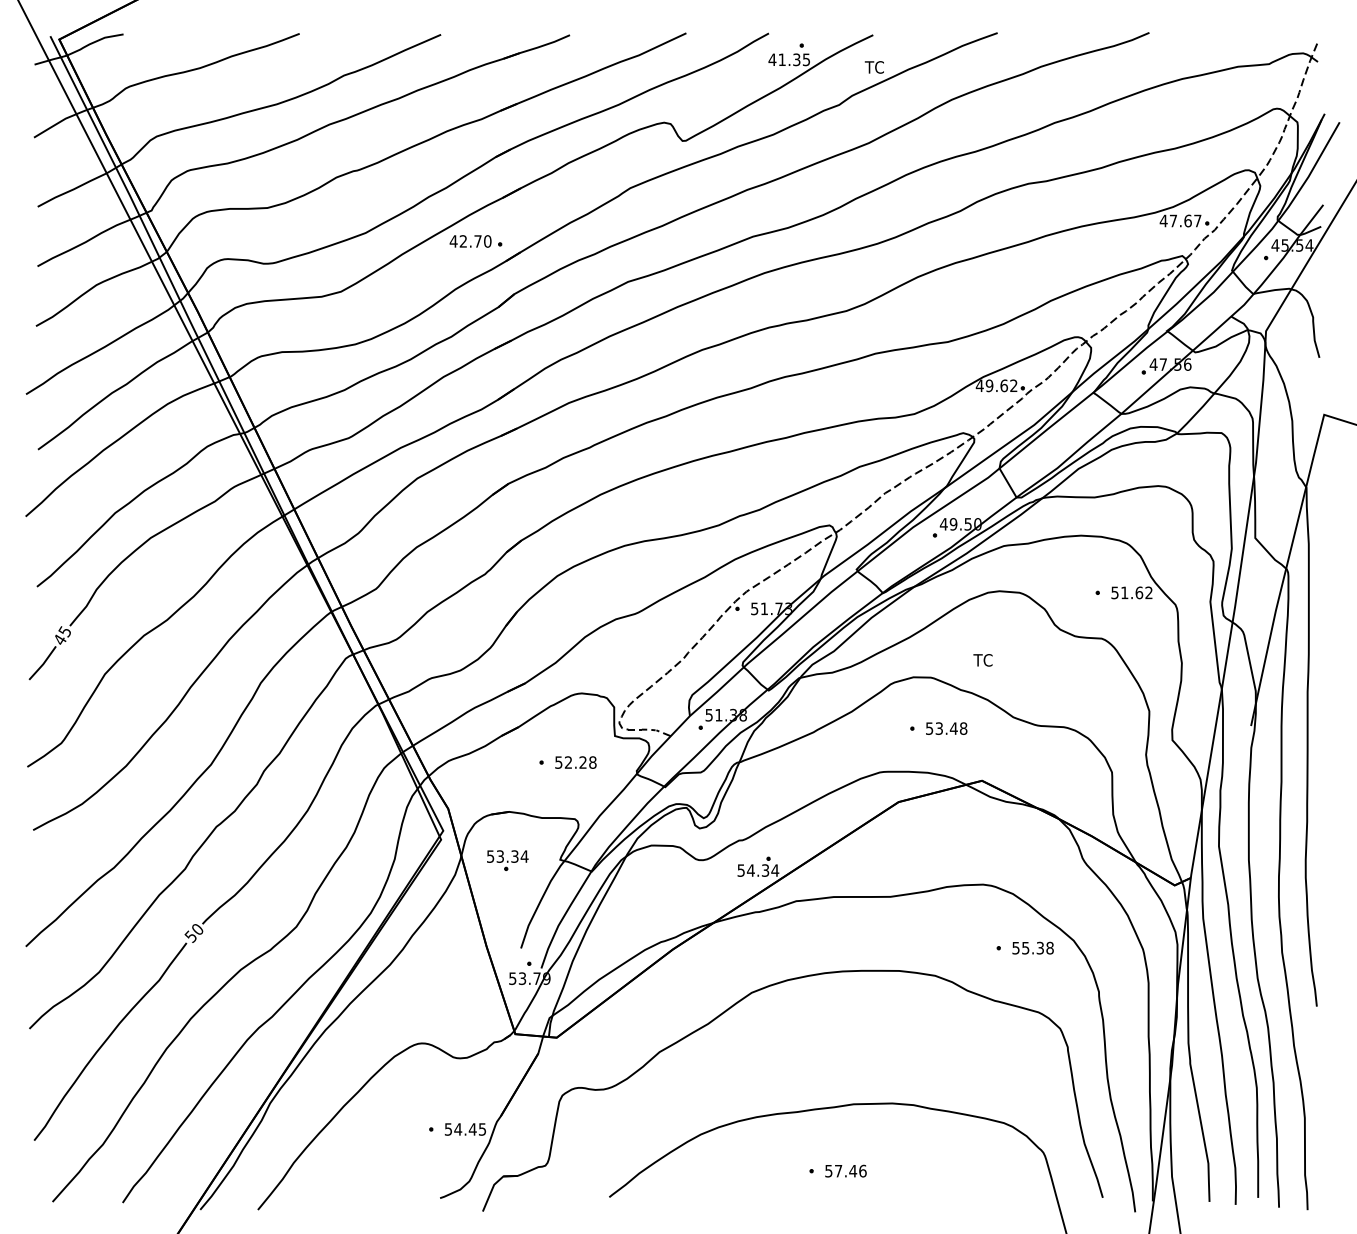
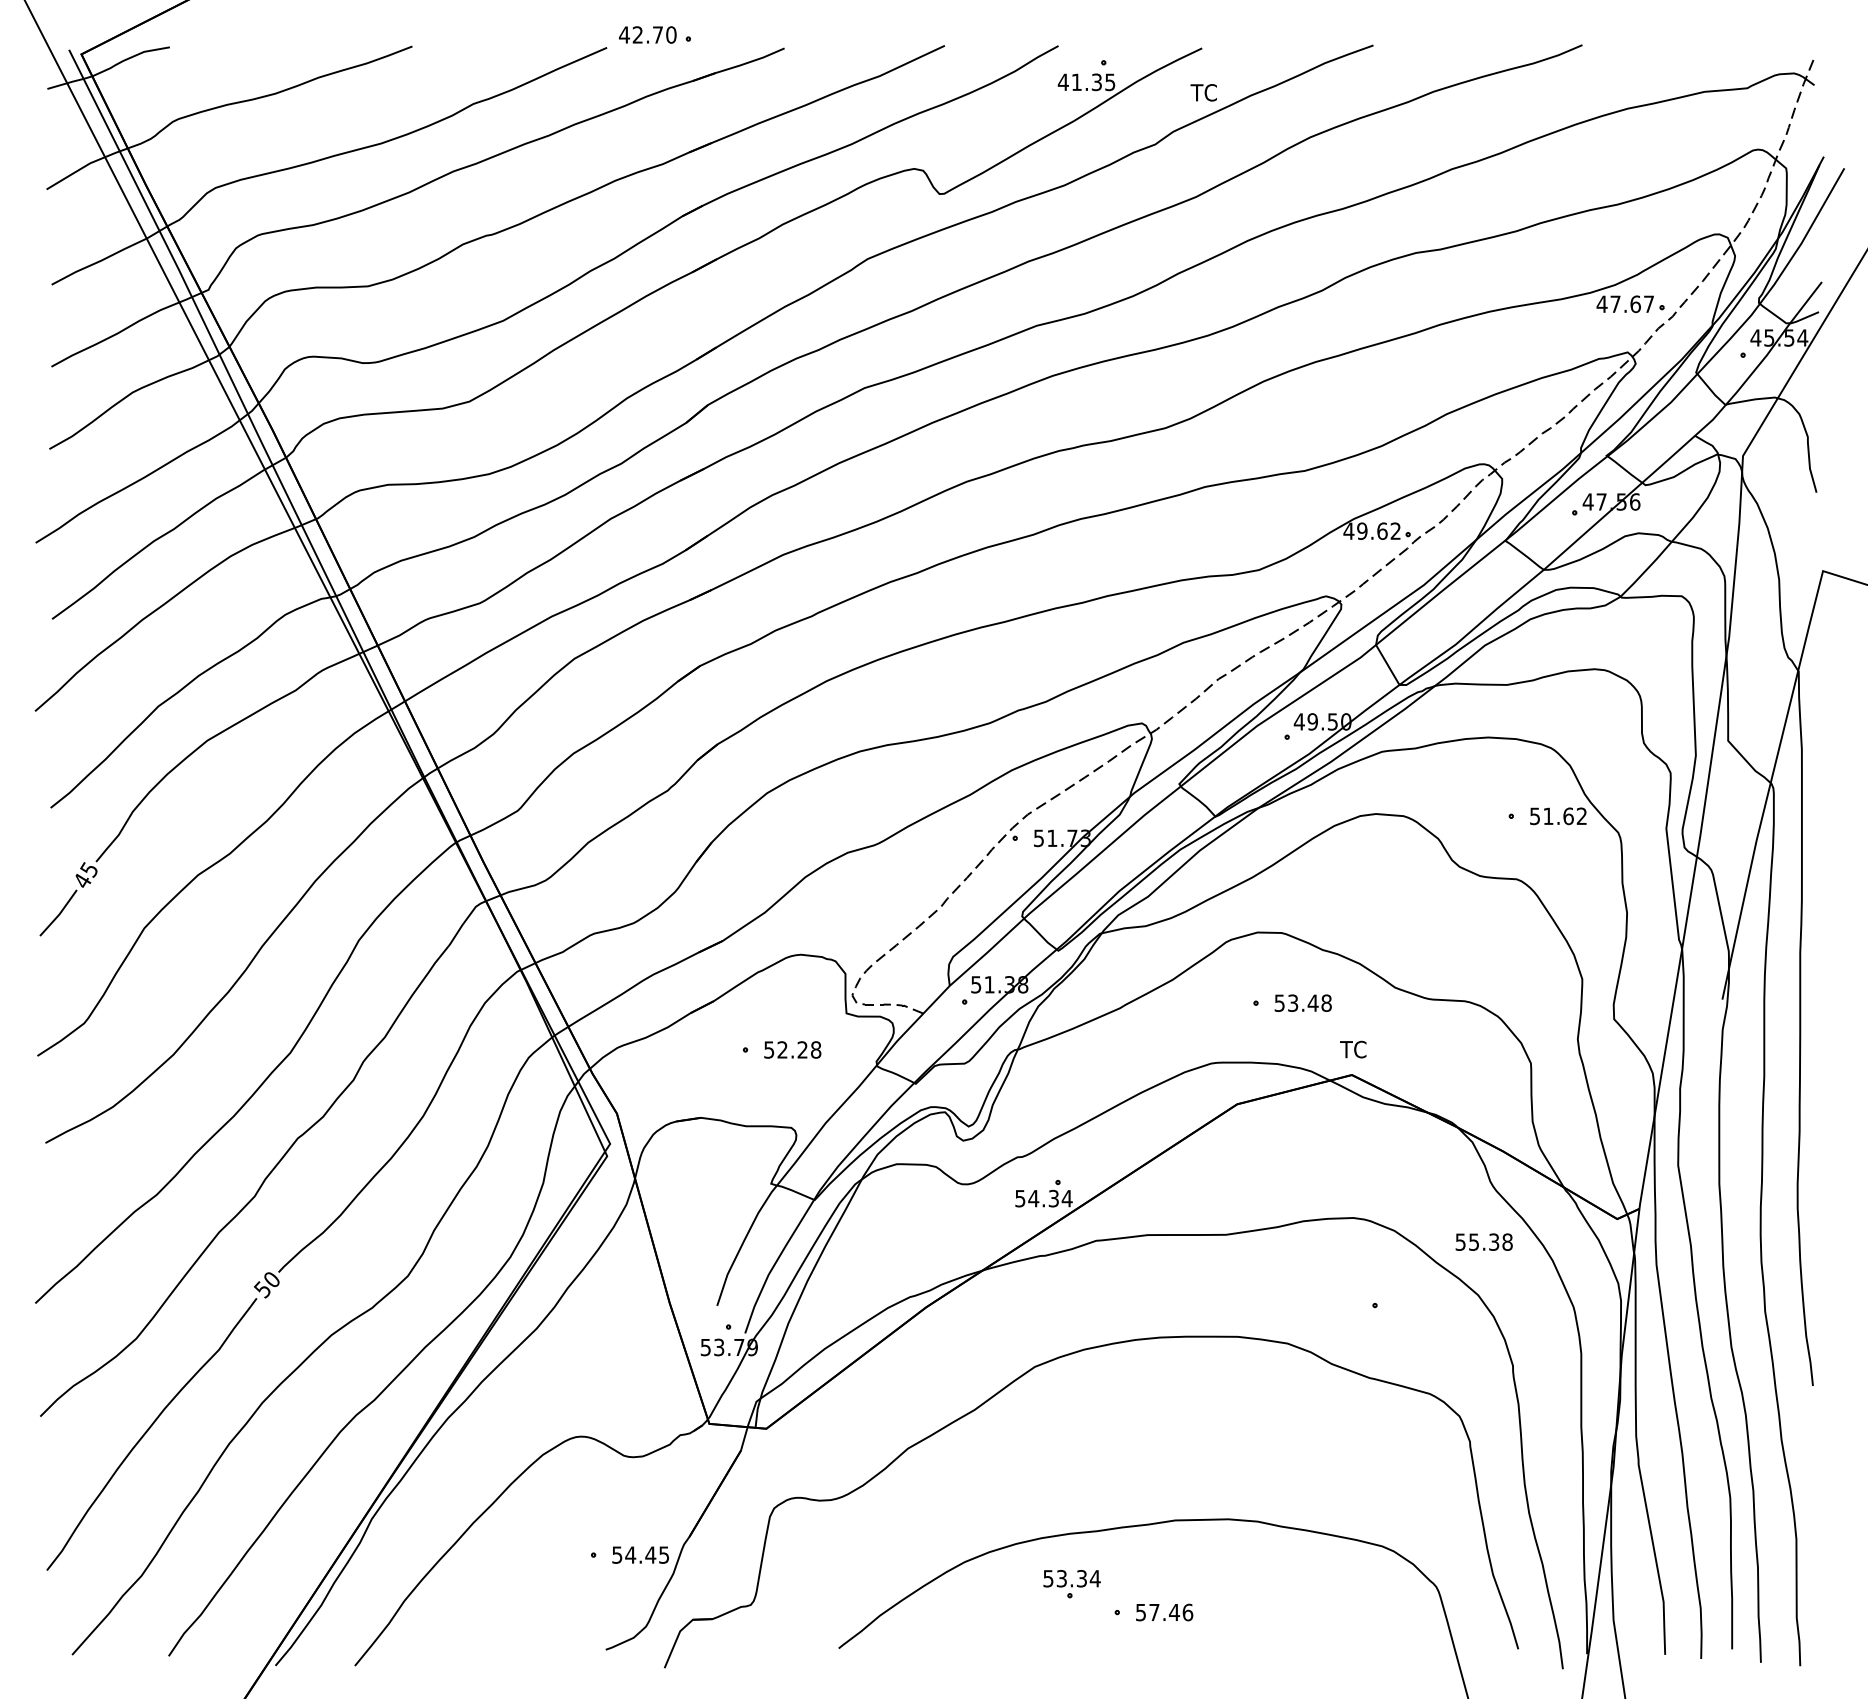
part: (475, 241) -> (654, 35), moved
text: (982, 660) -> (1352, 1049), moved
part: (507, 860) -> (1071, 1584), moved
text: (1032, 947) -> (1483, 1241), moved

